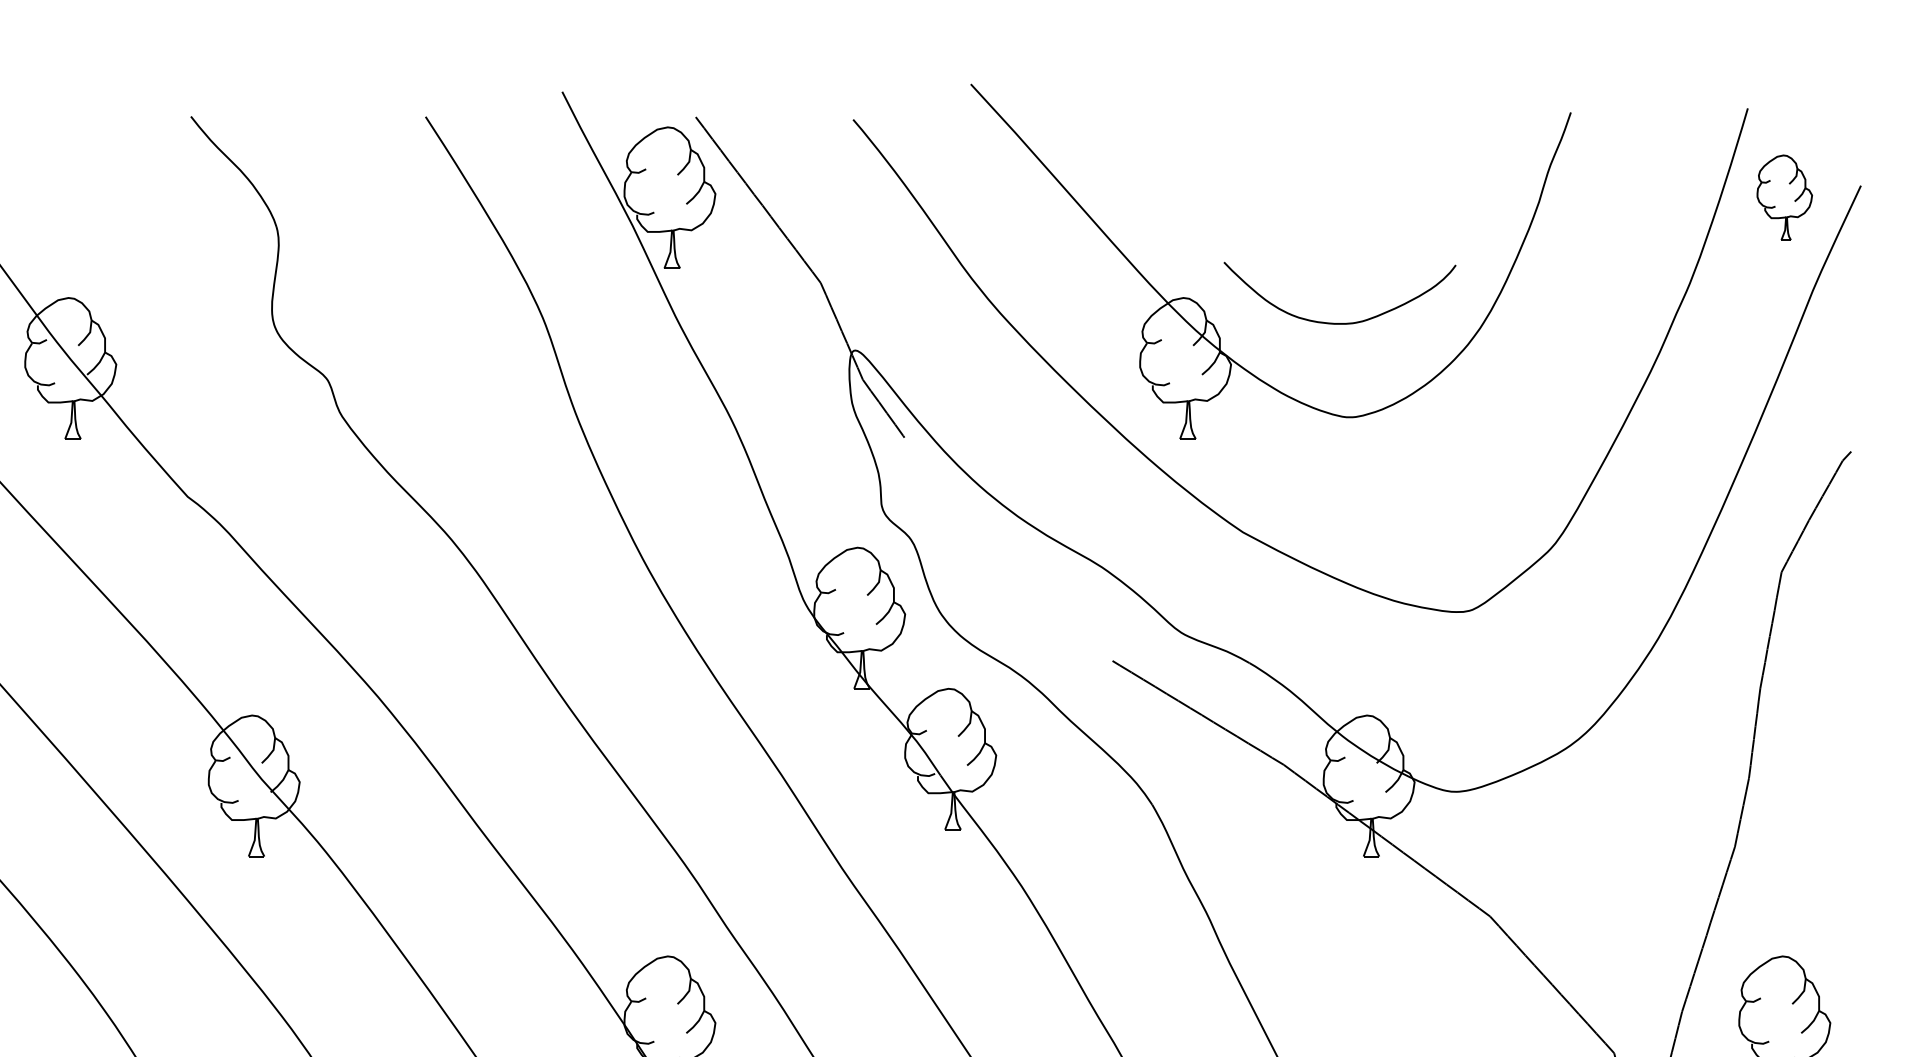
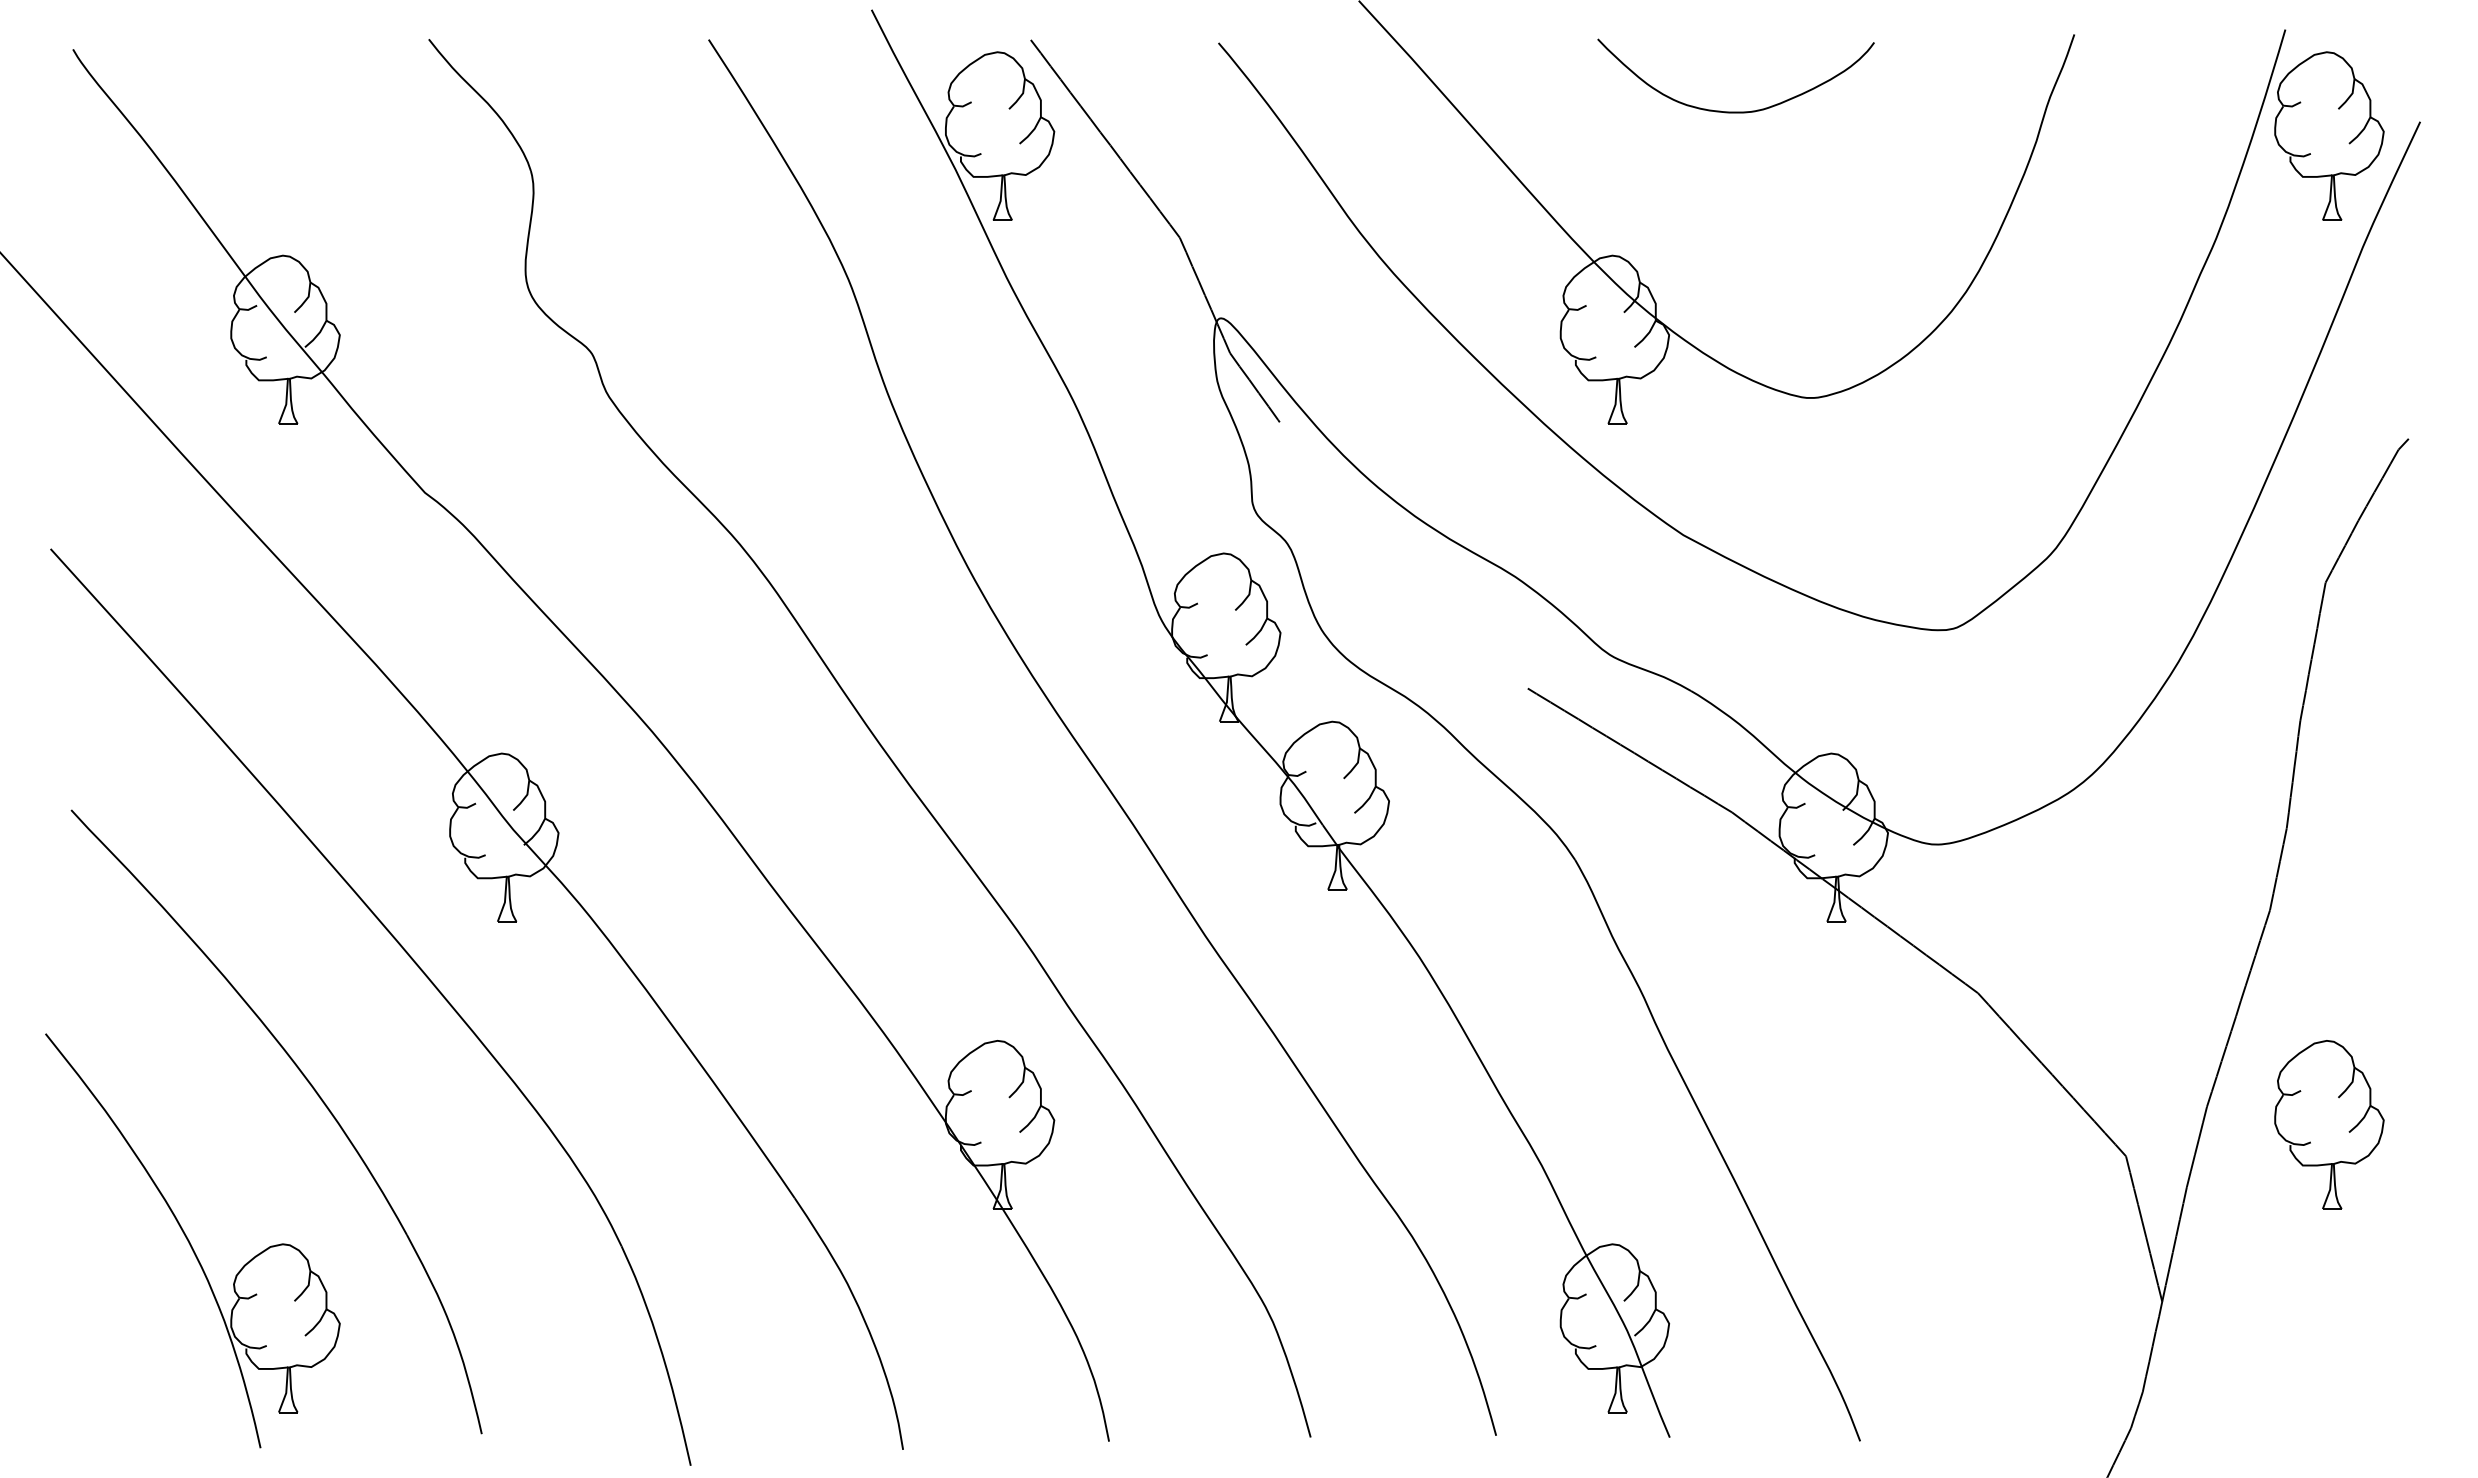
part: (1784, 197) -> (2329, 135), size x1.67
curve: (1339, 322) -> (1735, 111), moved

